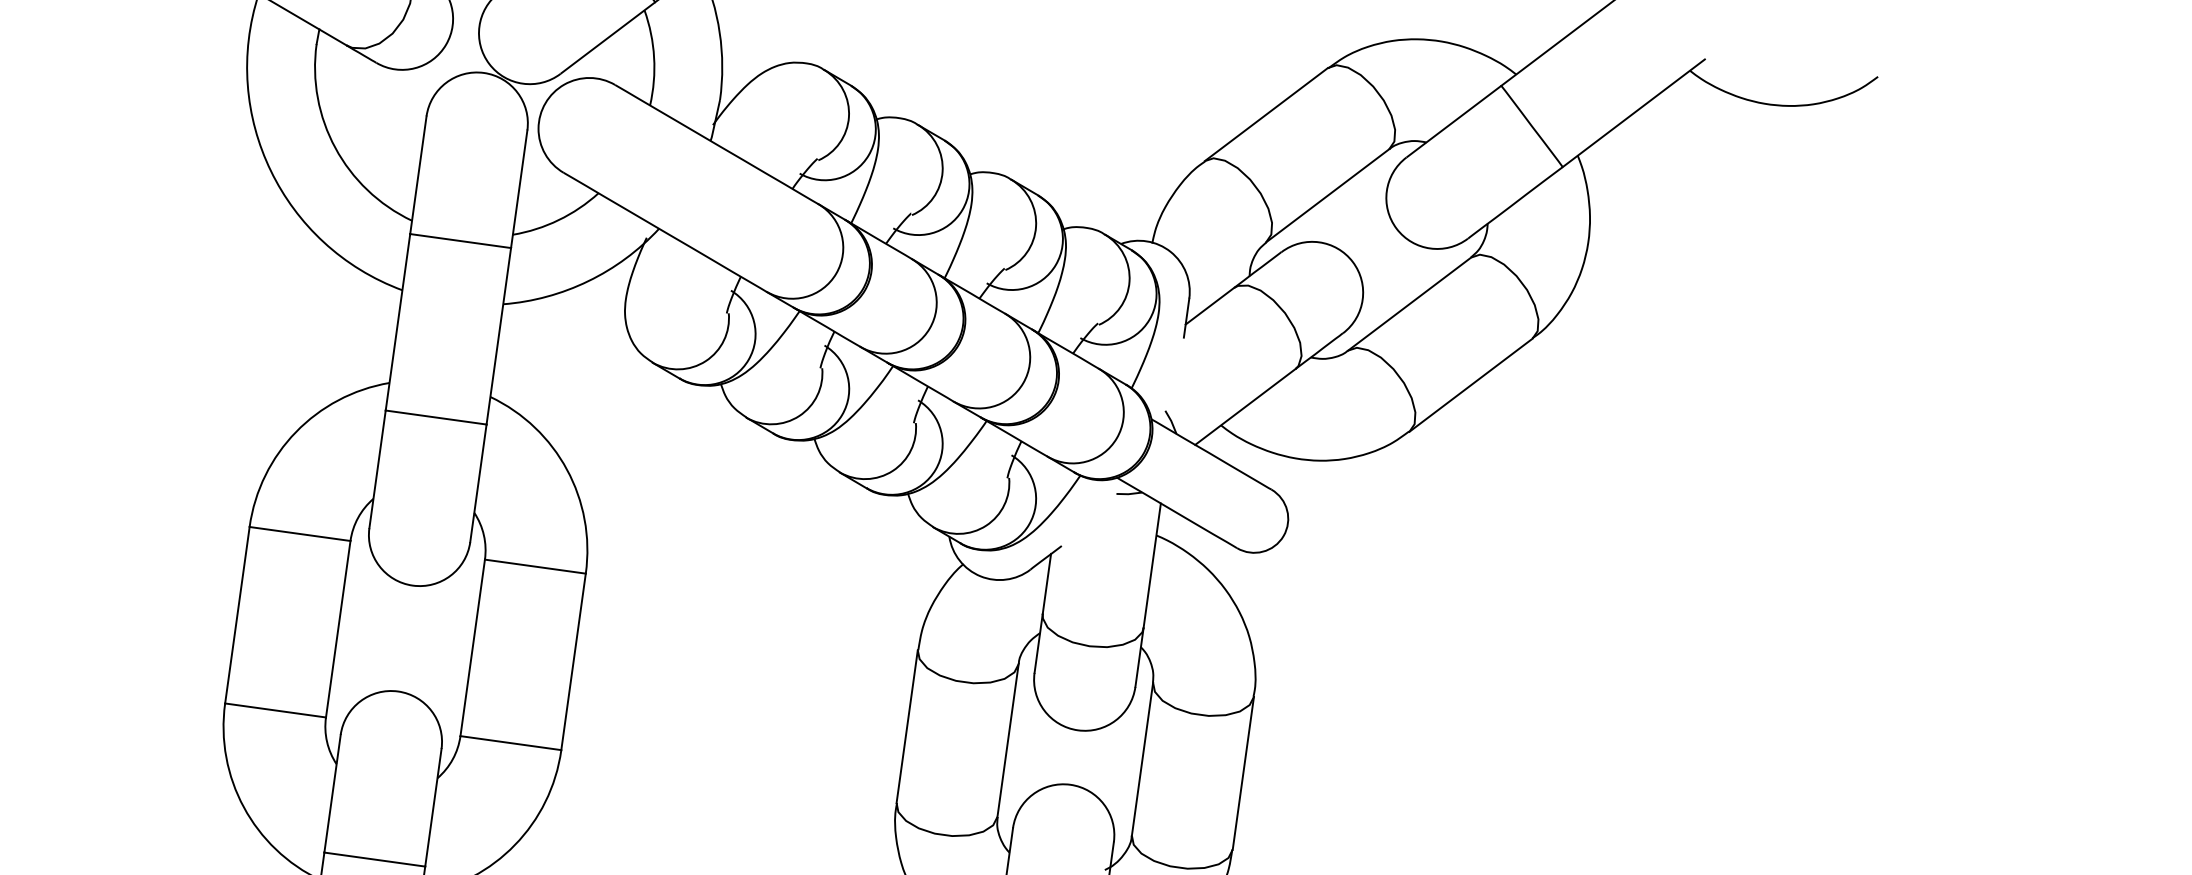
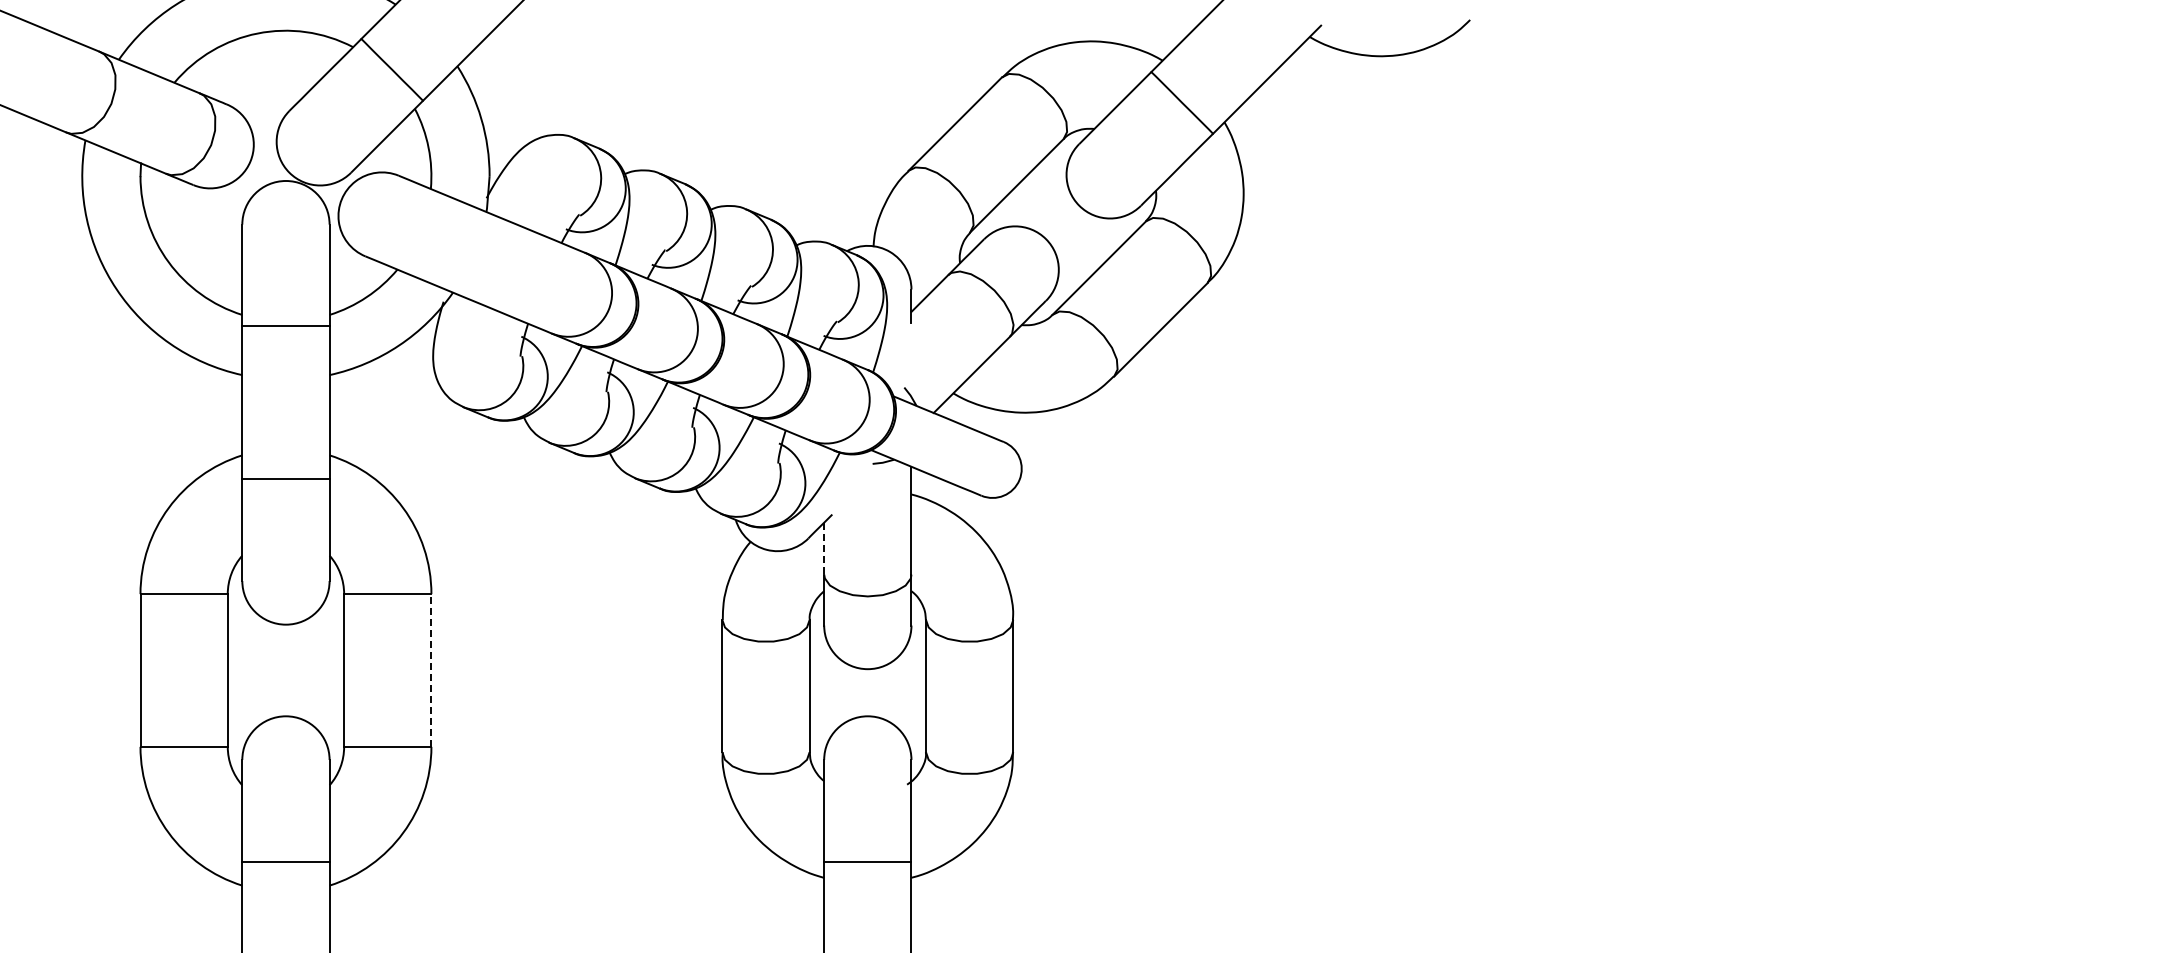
line: (1047, 585) -> (824, 549), solid -> dashed
line: (573, 661) -> (431, 670), solid -> dashed

